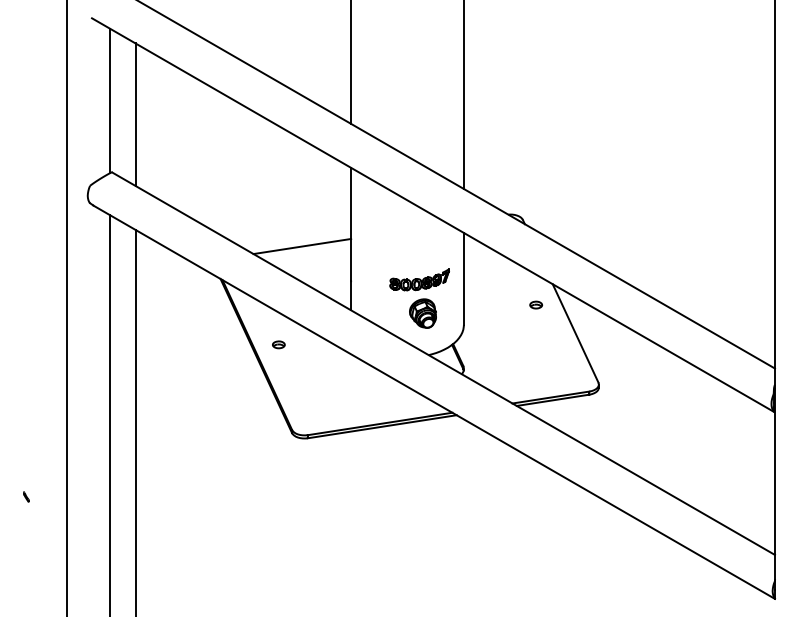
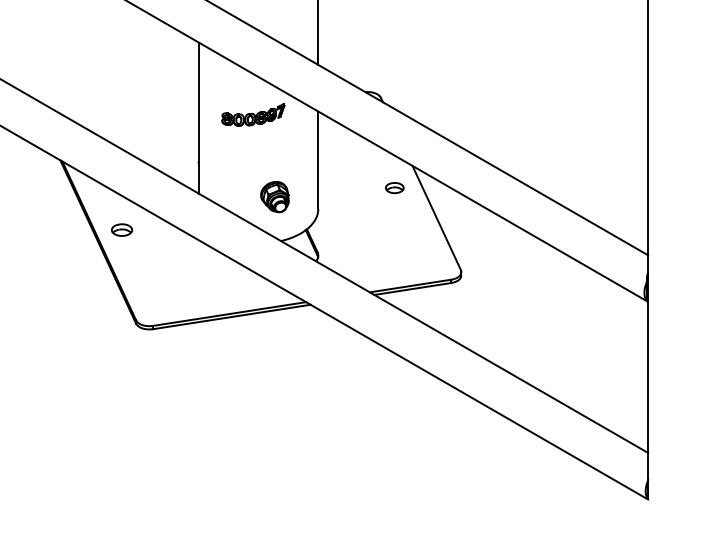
line: (302, 246) -> (147, 125), removed
part: (419, 279) -> (253, 114), moved
part: (536, 304) -> (395, 187), size x1.4
part: (278, 344) -> (121, 229), size x1.6

